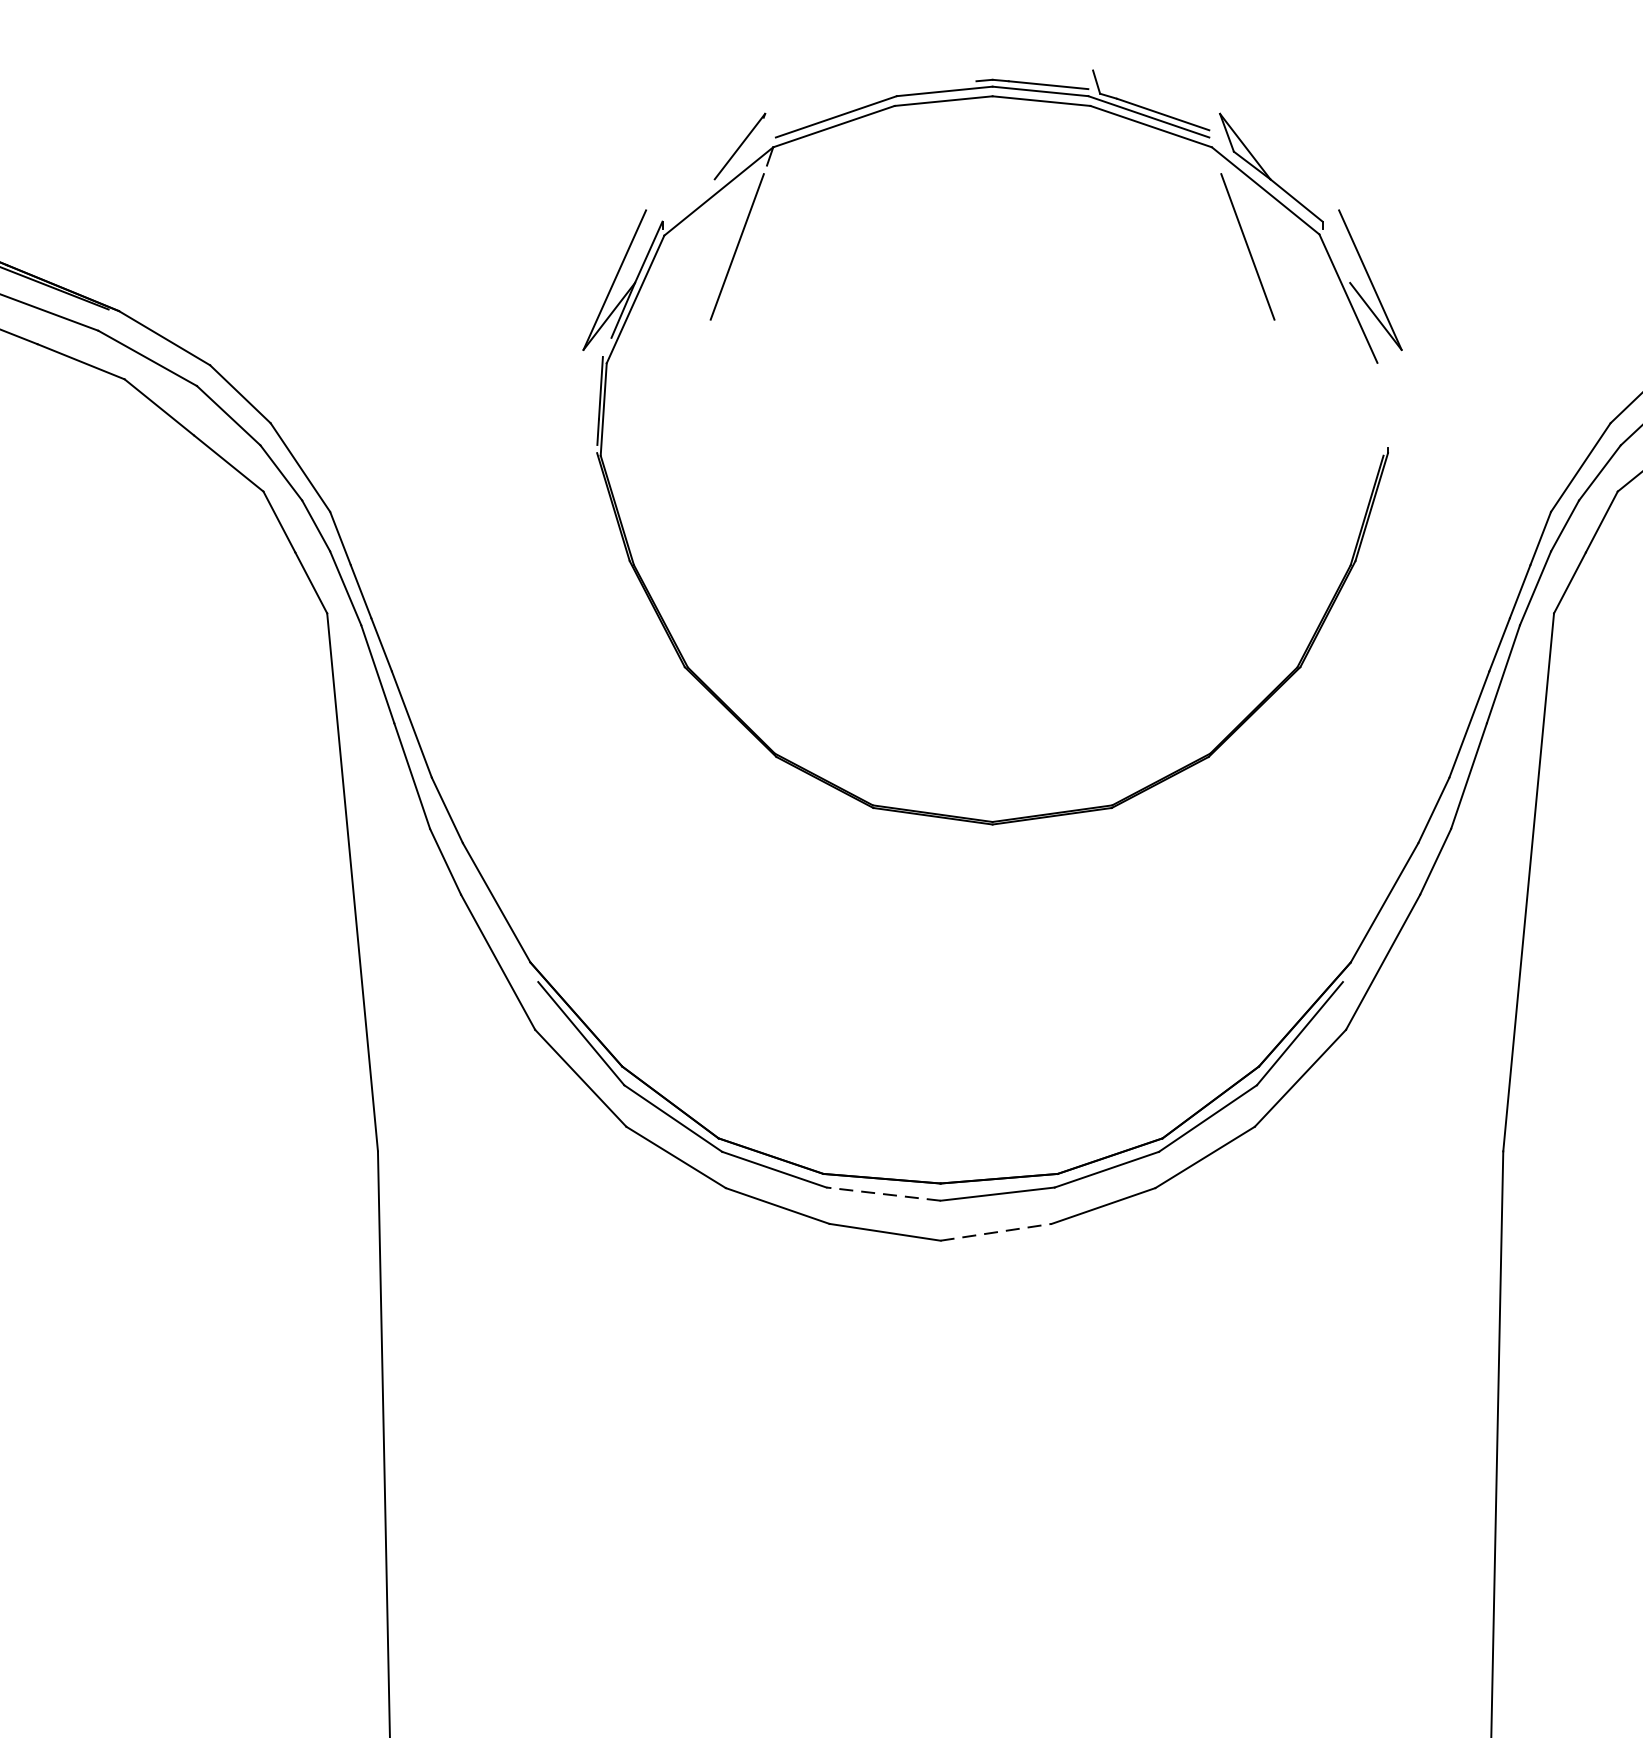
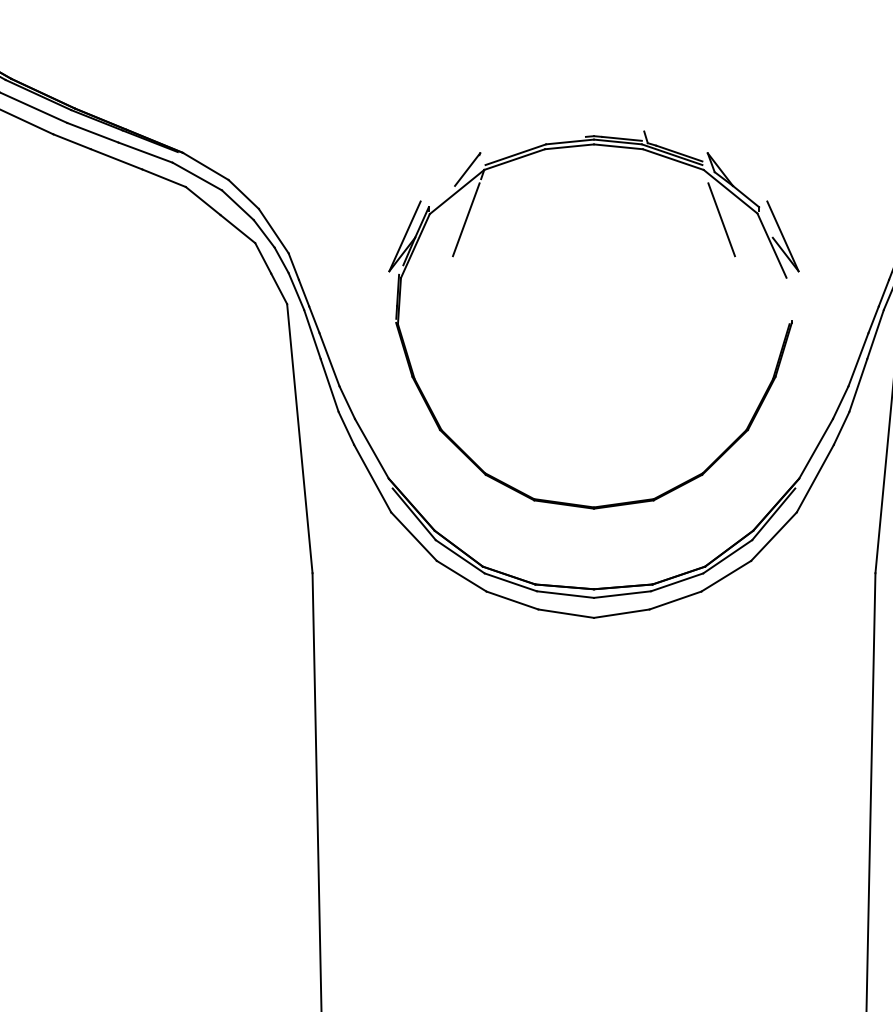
part: (713, 318) -> (454, 255), moved
line: (883, 1193) -> (565, 594), dashed -> solid
line: (997, 1231) -> (622, 613), dashed -> solid

